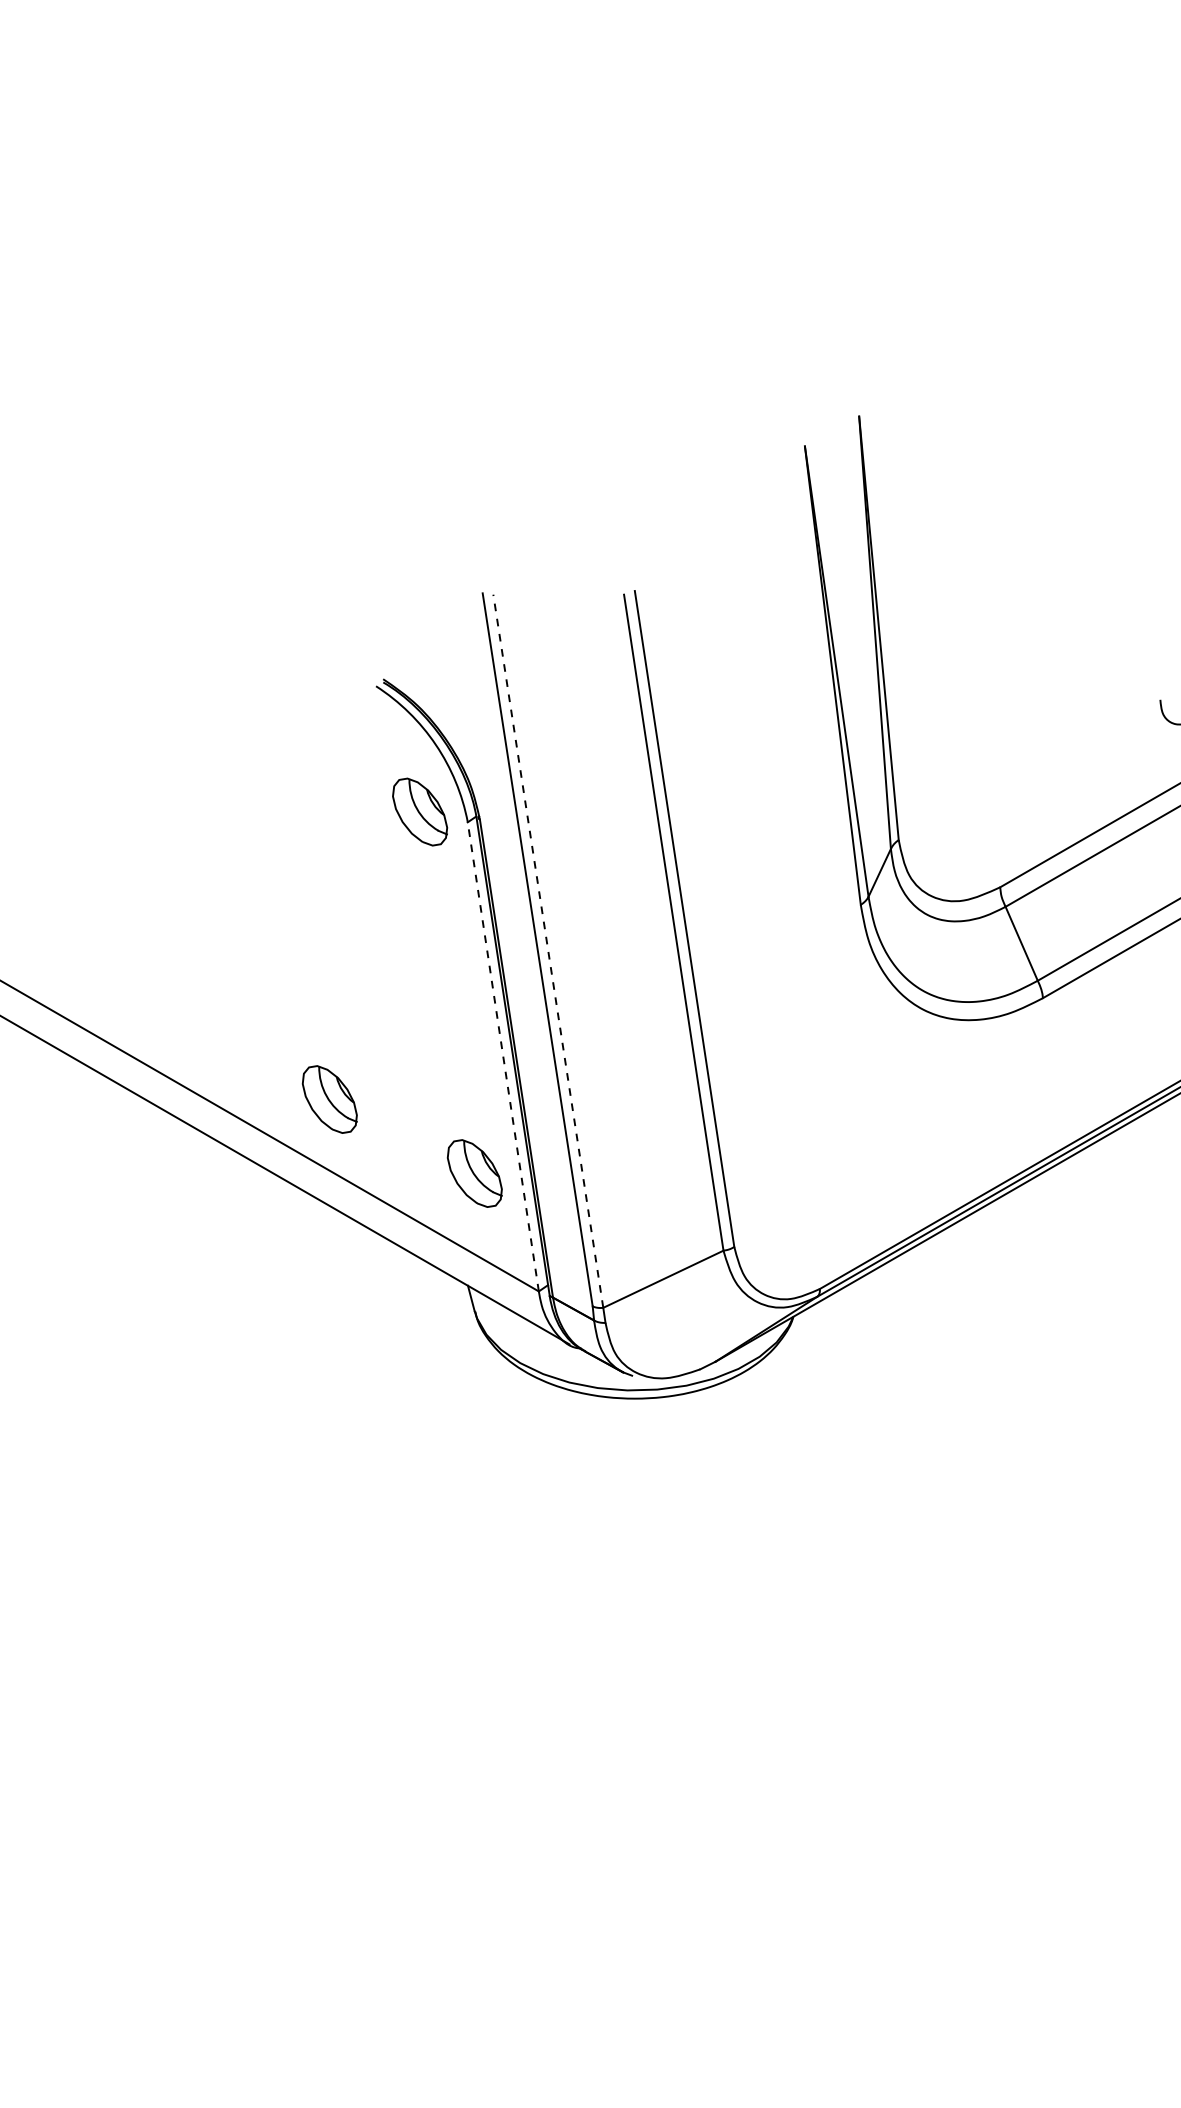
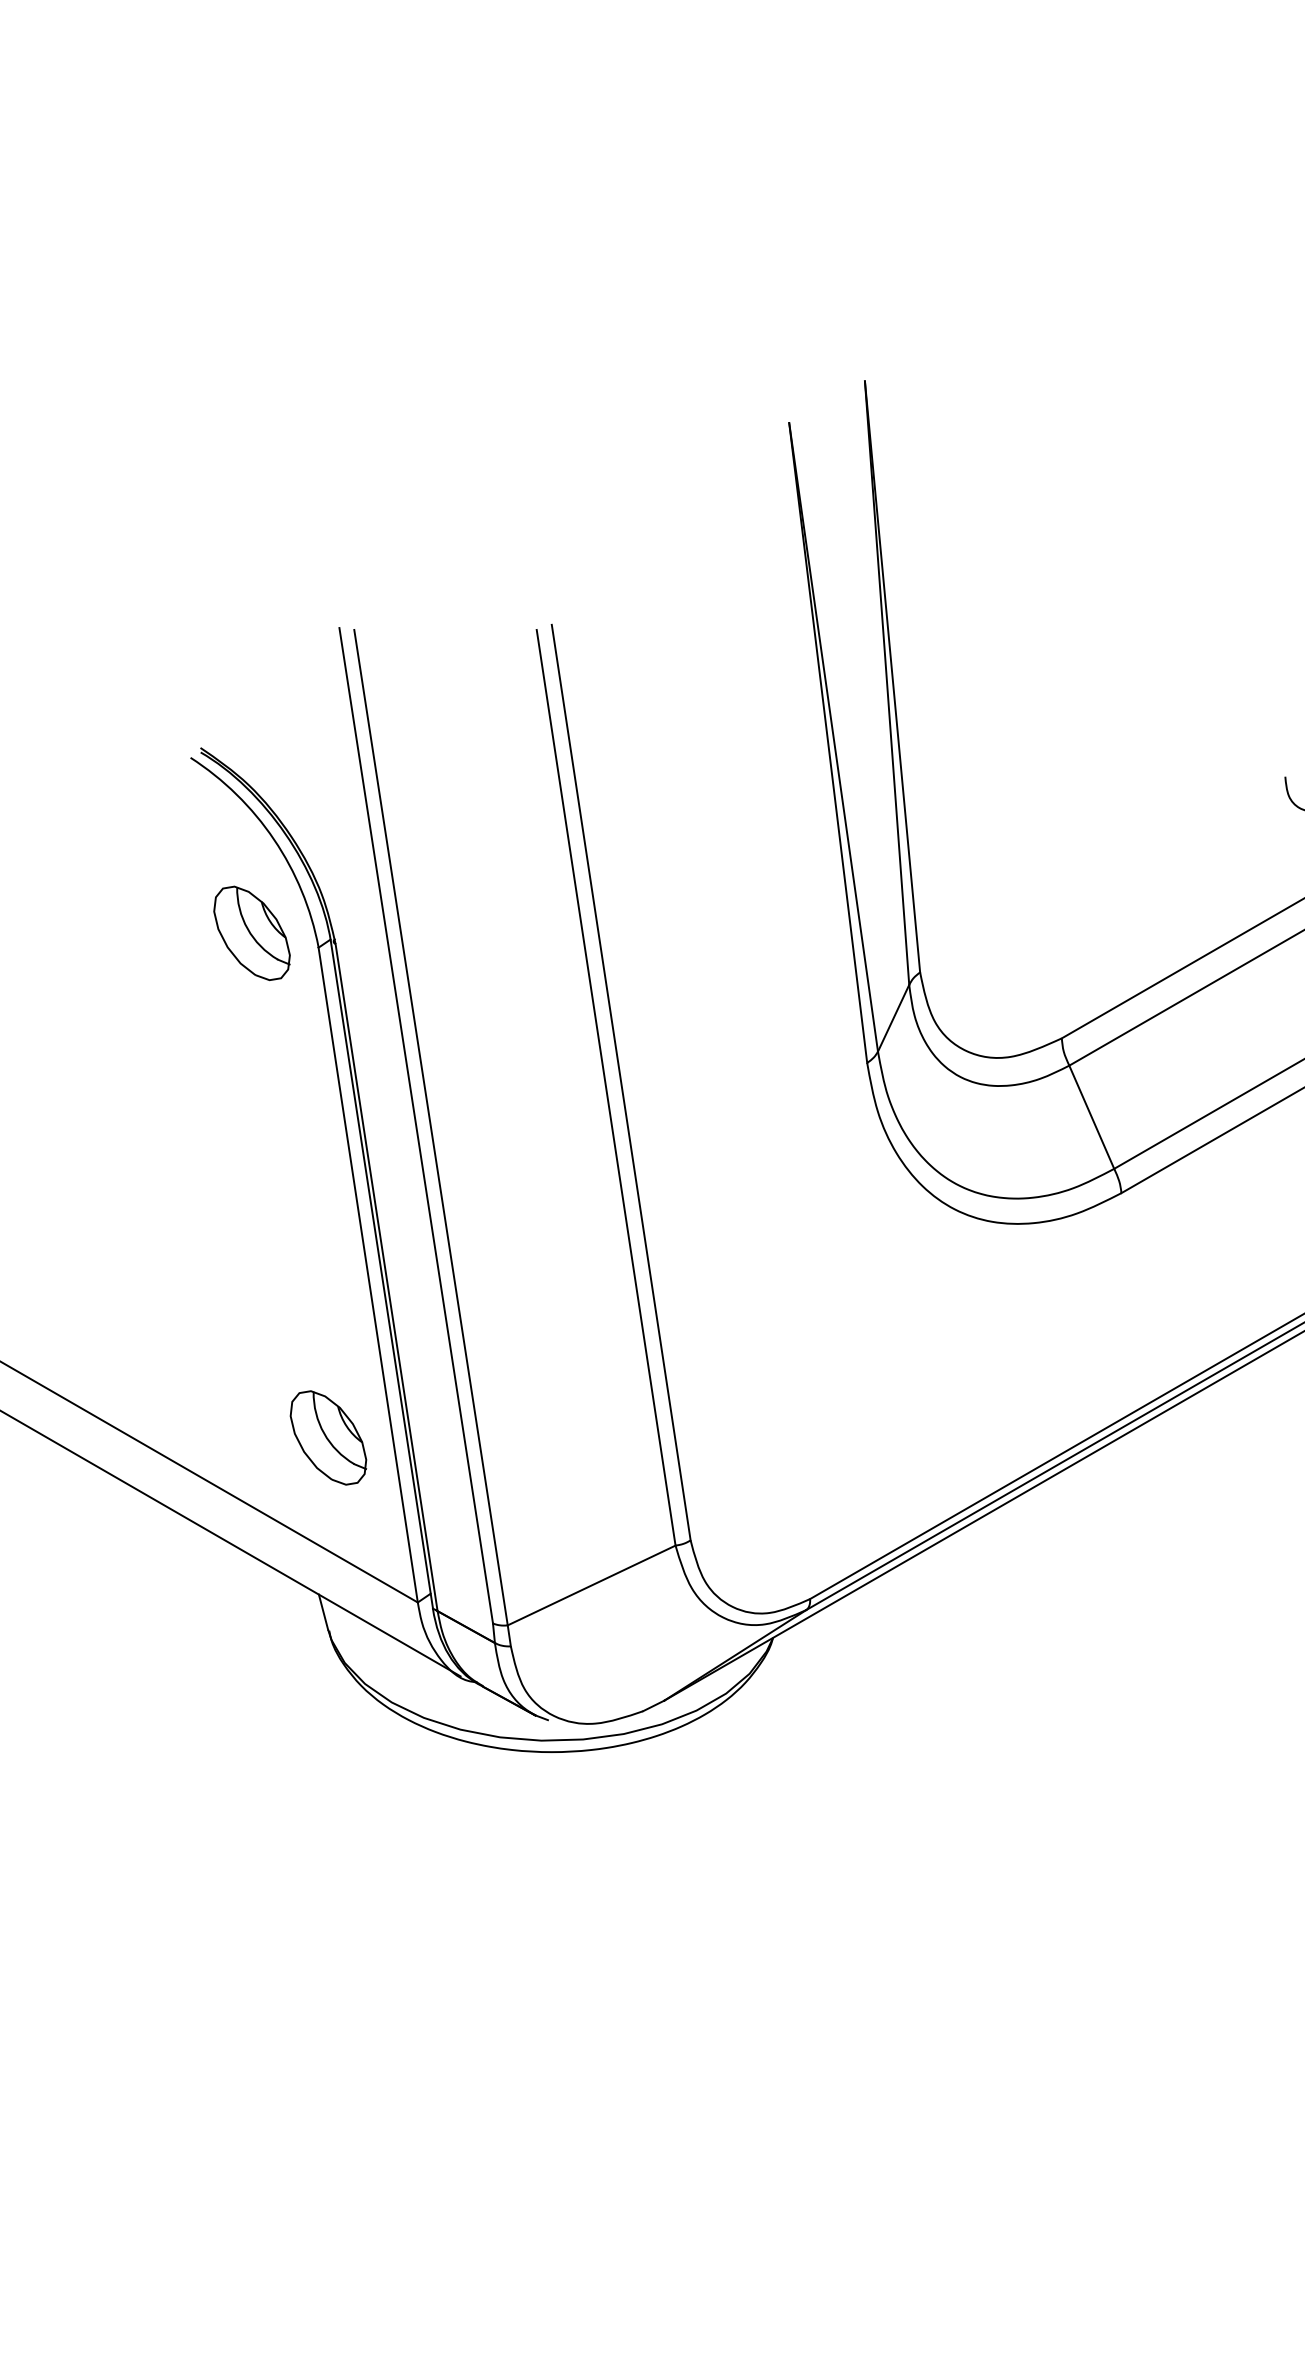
line: (548, 951) -> (431, 1127), dashed -> solid
line: (503, 1056) -> (368, 1274), dashed -> solid
part: (329, 1099) -> (125, 1334), removed

